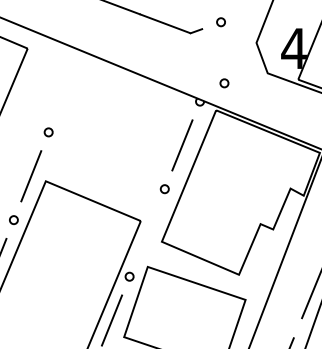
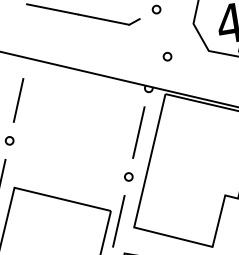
circle: (224, 83) -> (167, 56), moved
line: (64, 92) -> (18, 100), added
line: (147, 232) -> (119, 220), added

